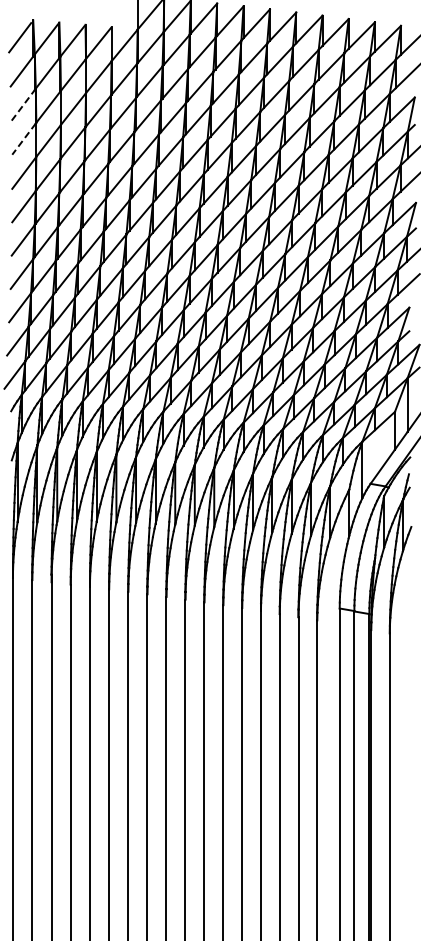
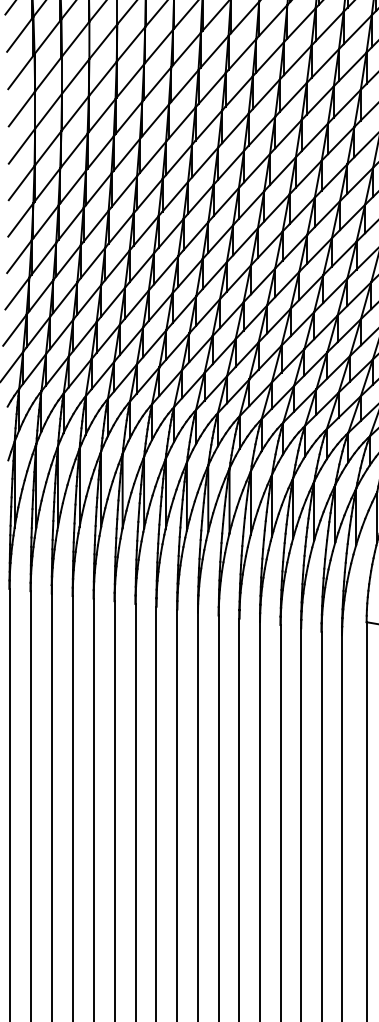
line: (23, 104) -> (21, 71), dashed -> solid
line: (24, 139) -> (22, 109), dashed -> solid

